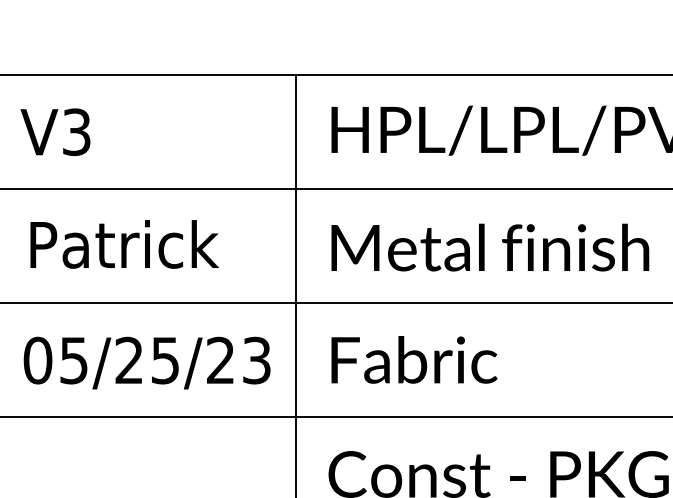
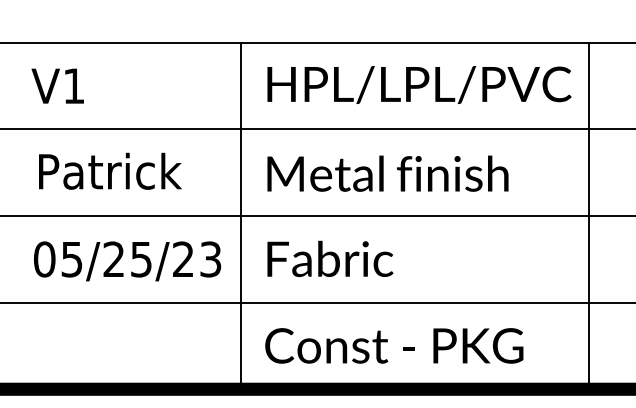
text: (75, 132) -> (73, 86), V3 -> V1

